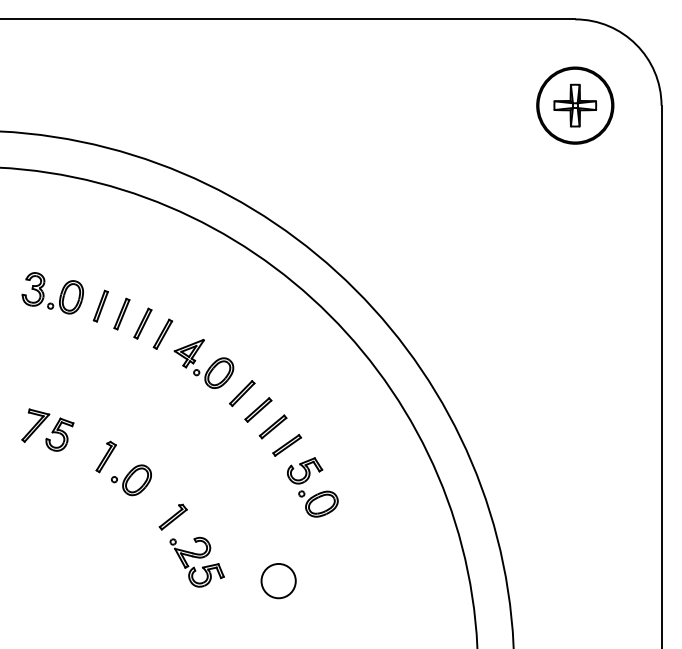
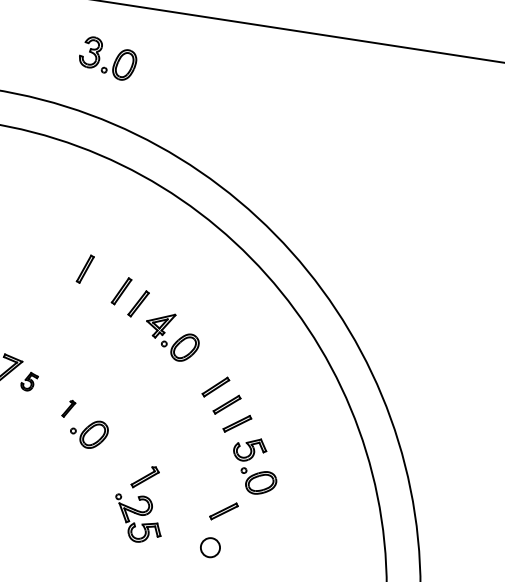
part: (59, 296) -> (113, 62), moved
part: (121, 313) -> (103, 278), removed
part: (242, 393) -> (203, 369), removed
part: (59, 434) -> (29, 381), size x0.6
part: (105, 456) -> (68, 408), size x0.6
part: (172, 516) -> (144, 476), moved
part: (286, 540) -> (223, 511), added
circle: (278, 580) -> (210, 547), size x0.6

